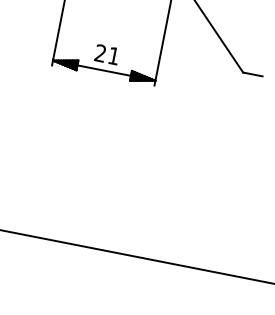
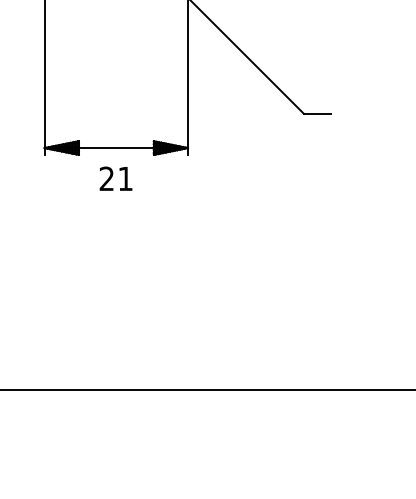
text: (106, 54) -> (115, 178), moved

